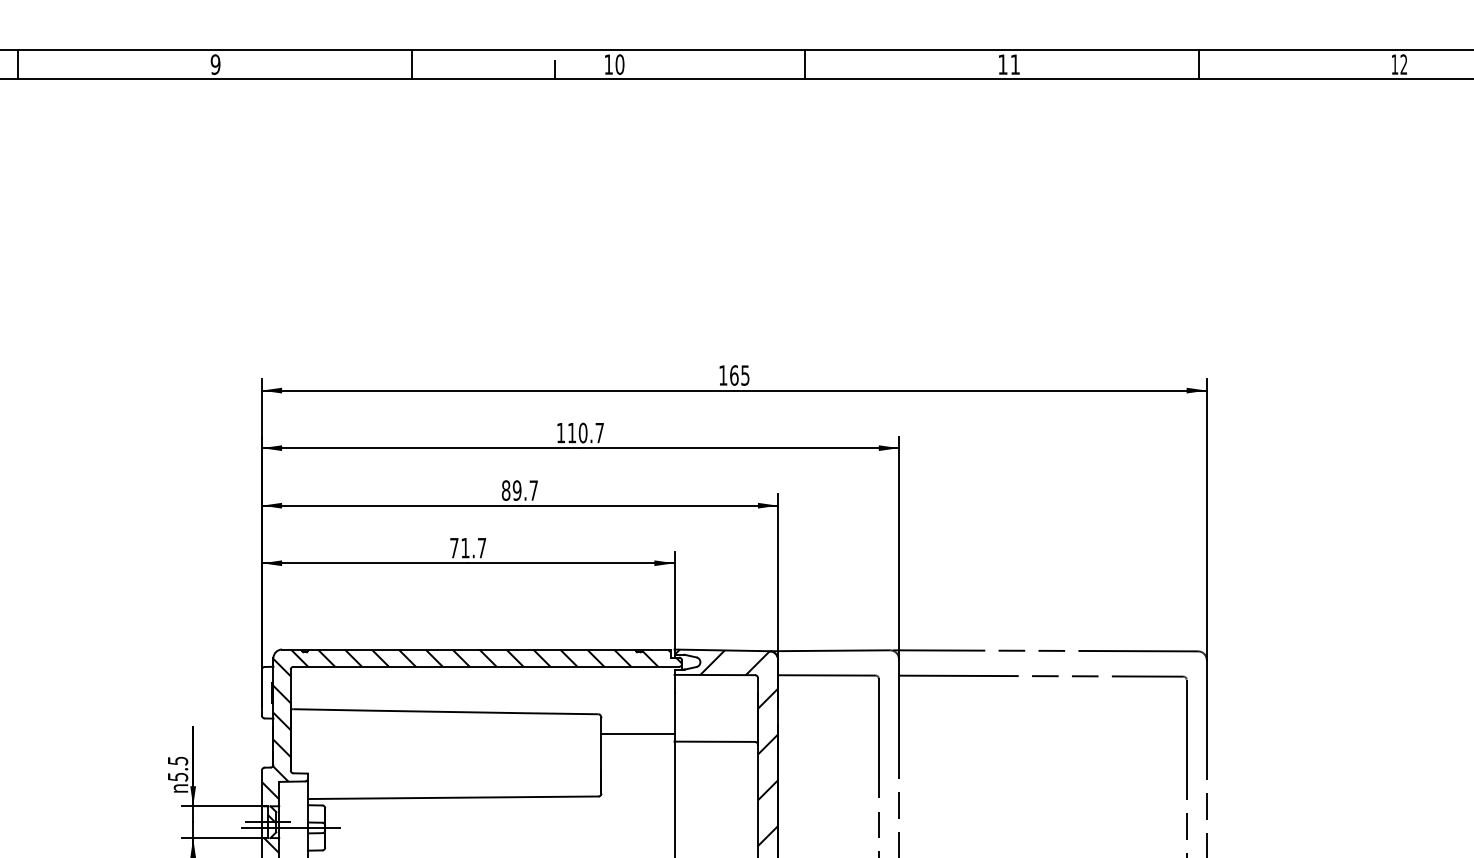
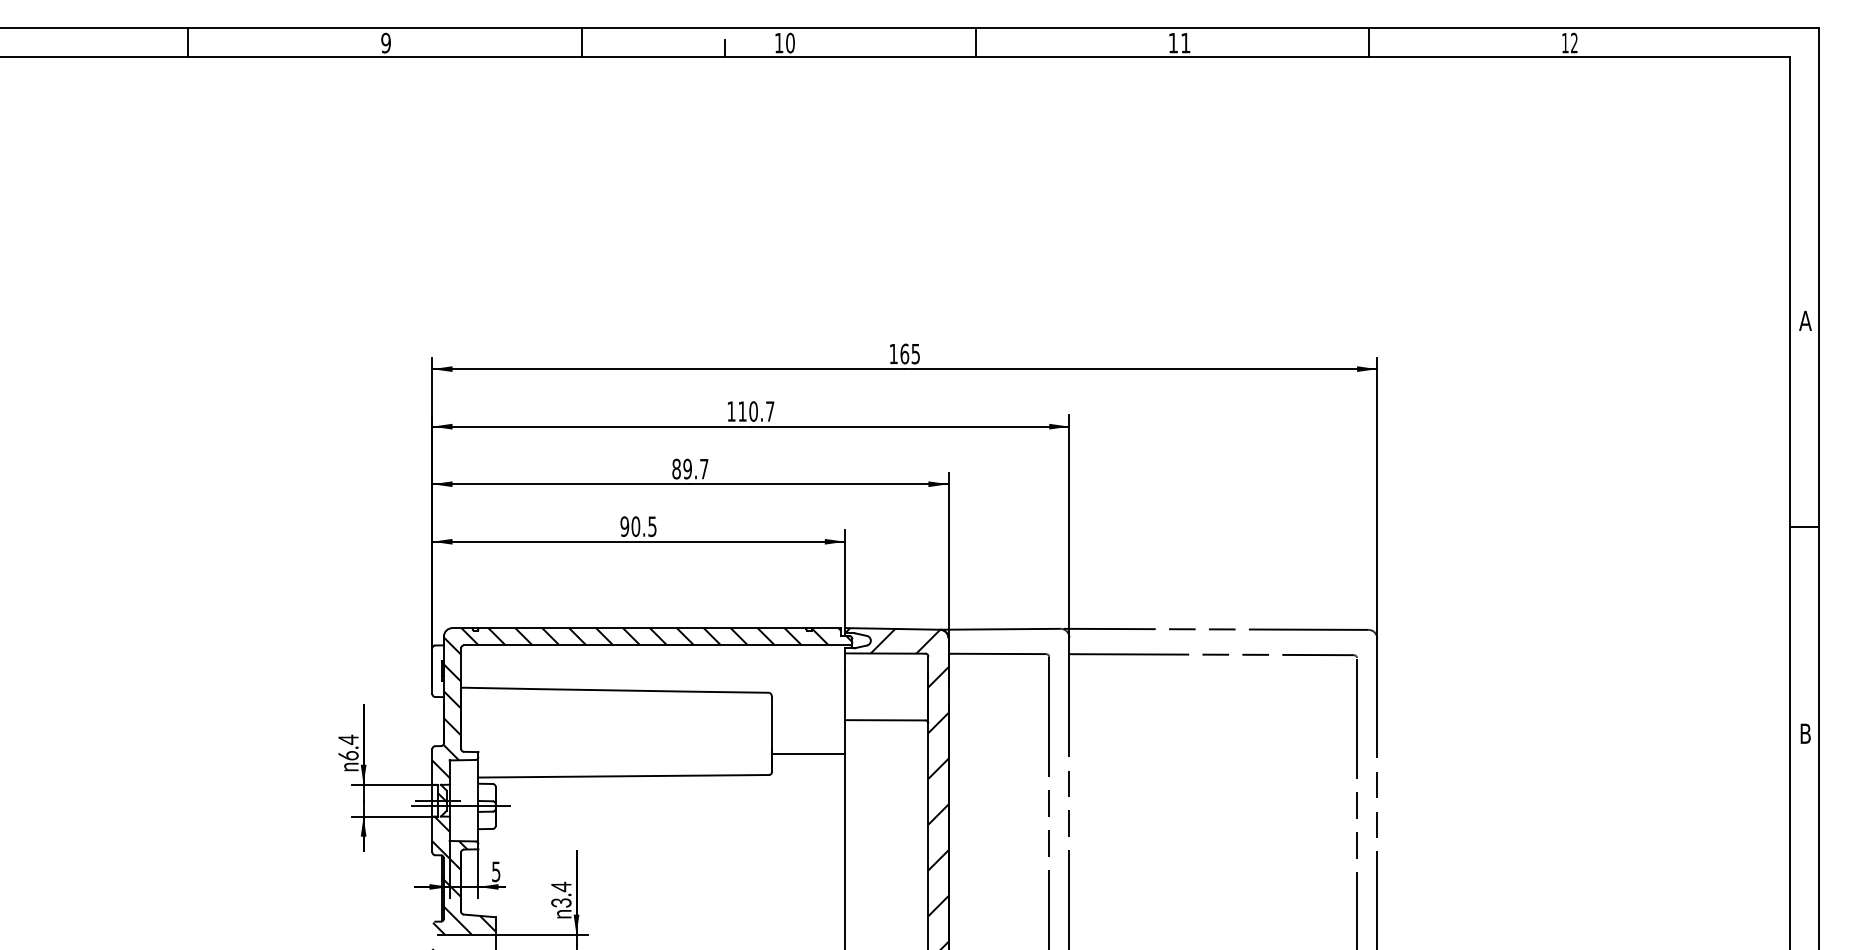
text: (468, 547) -> (638, 526), 71.7 -> 90.5
line: (637, 733) -> (807, 754), moved
text: (178, 768) -> (348, 747), 5.5 -> 6.4

